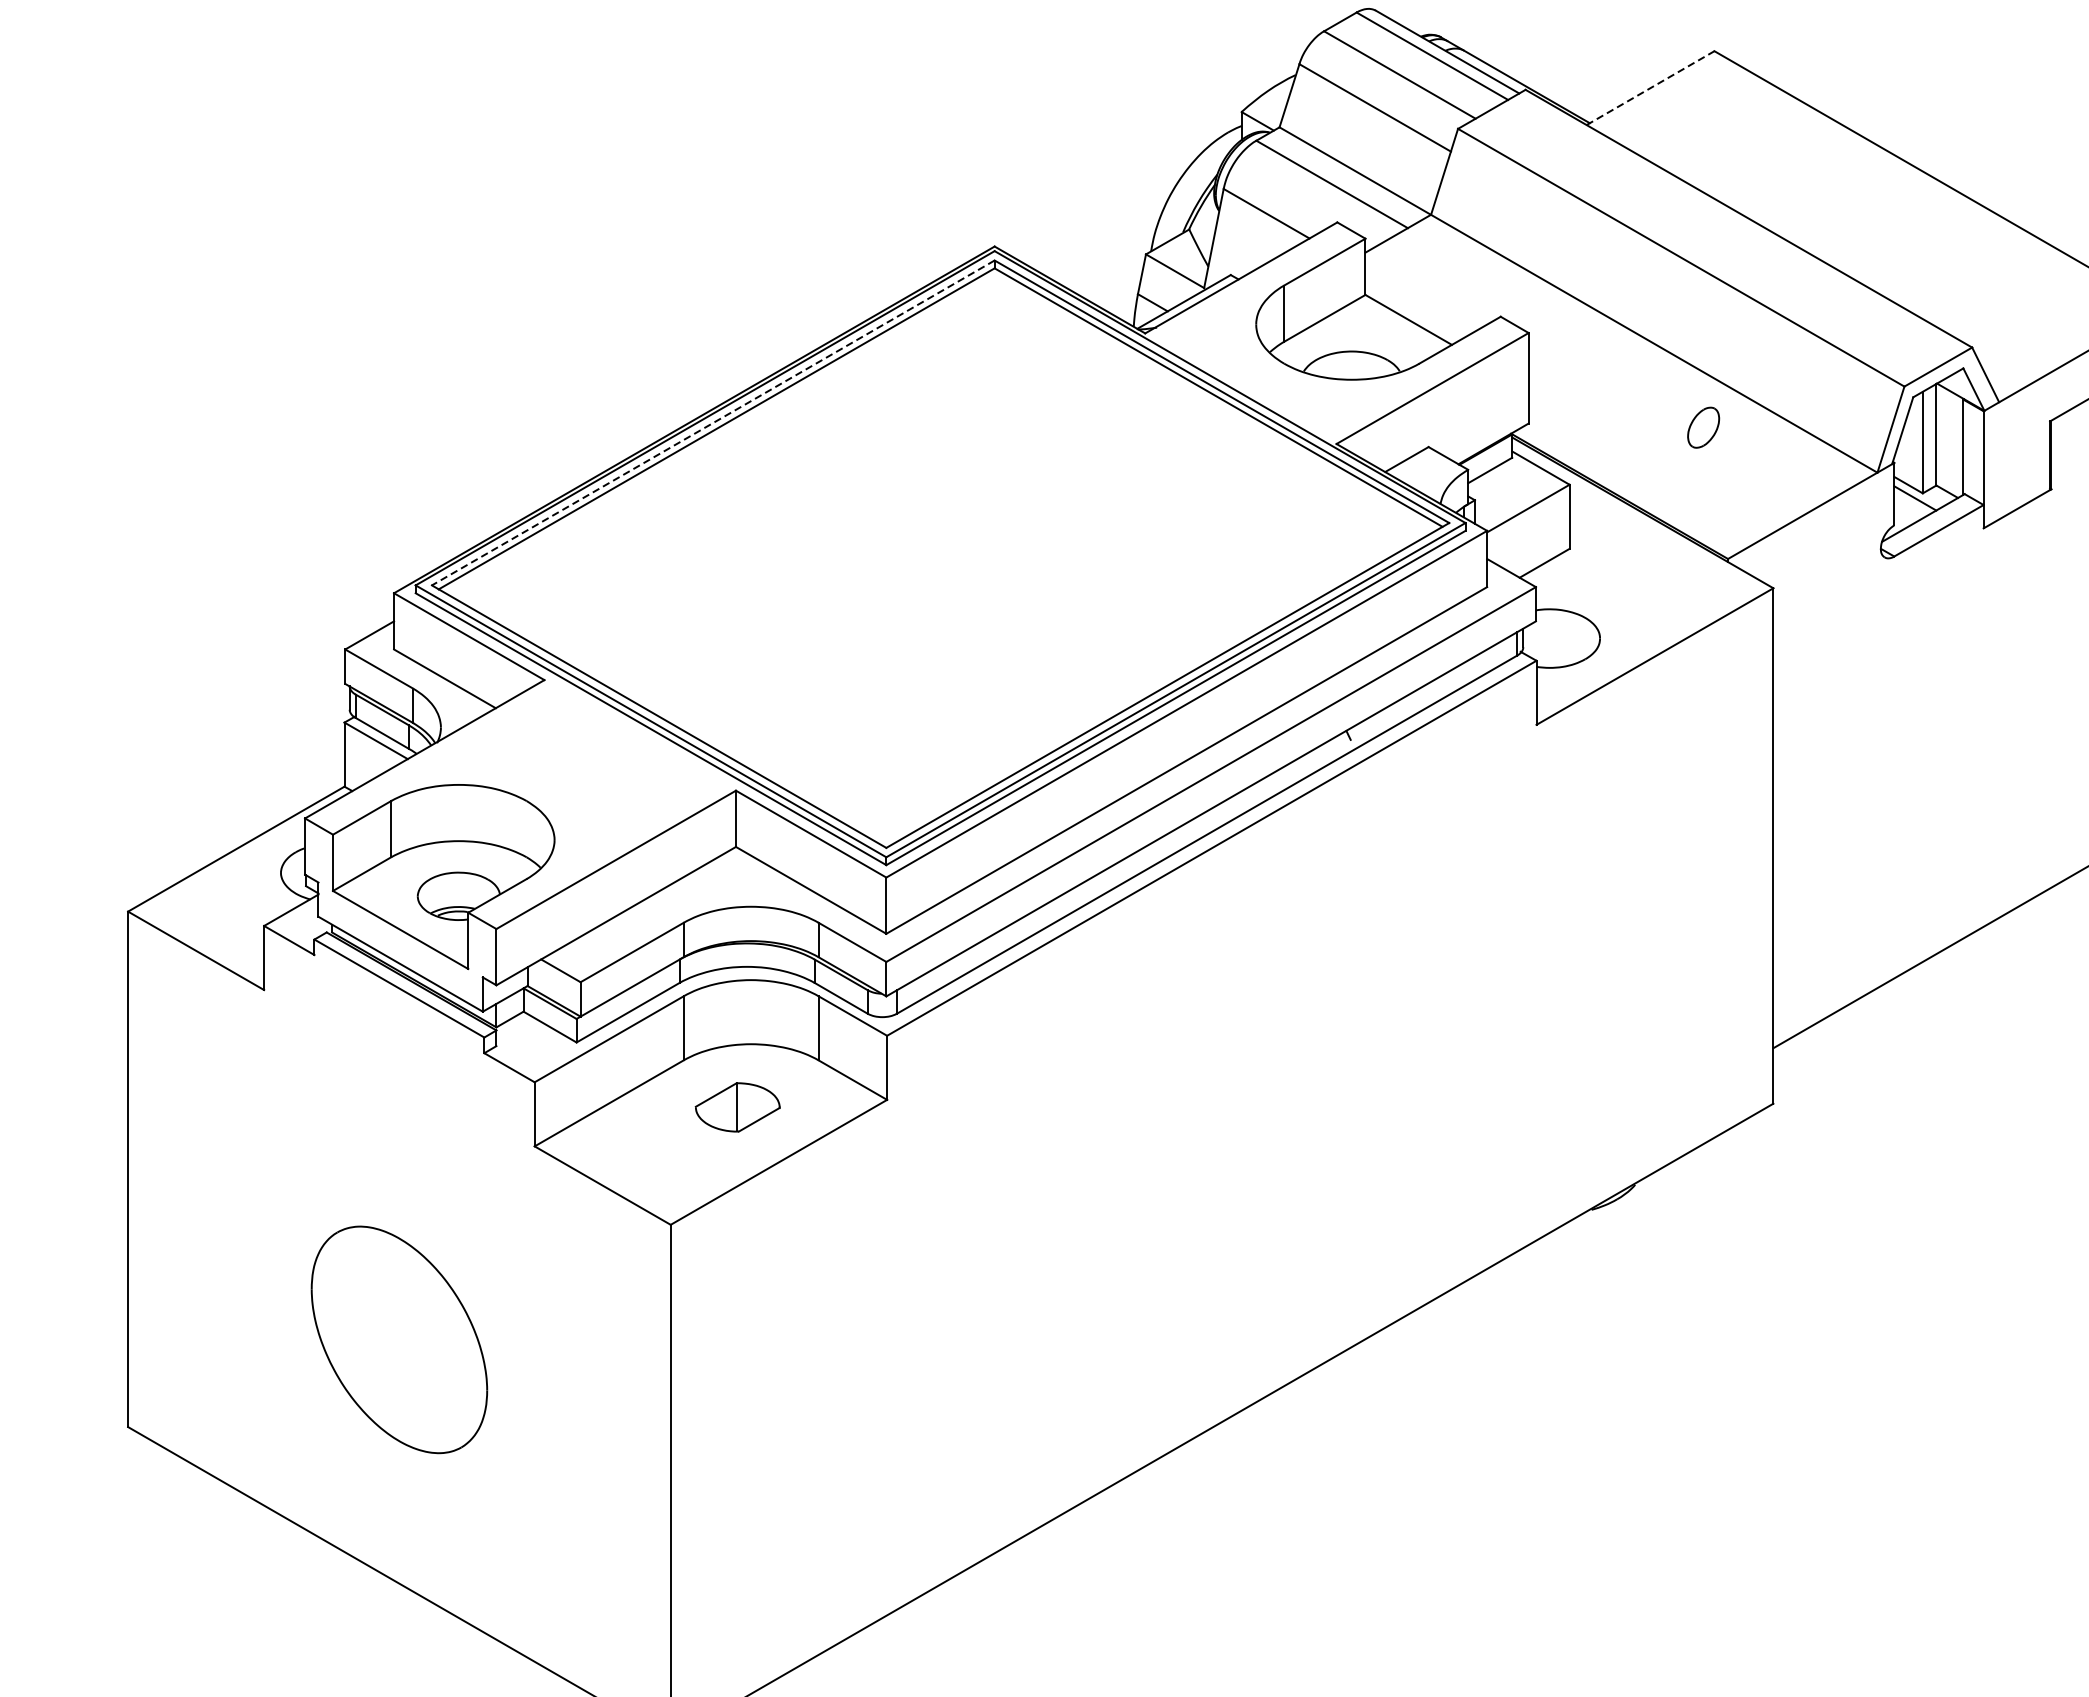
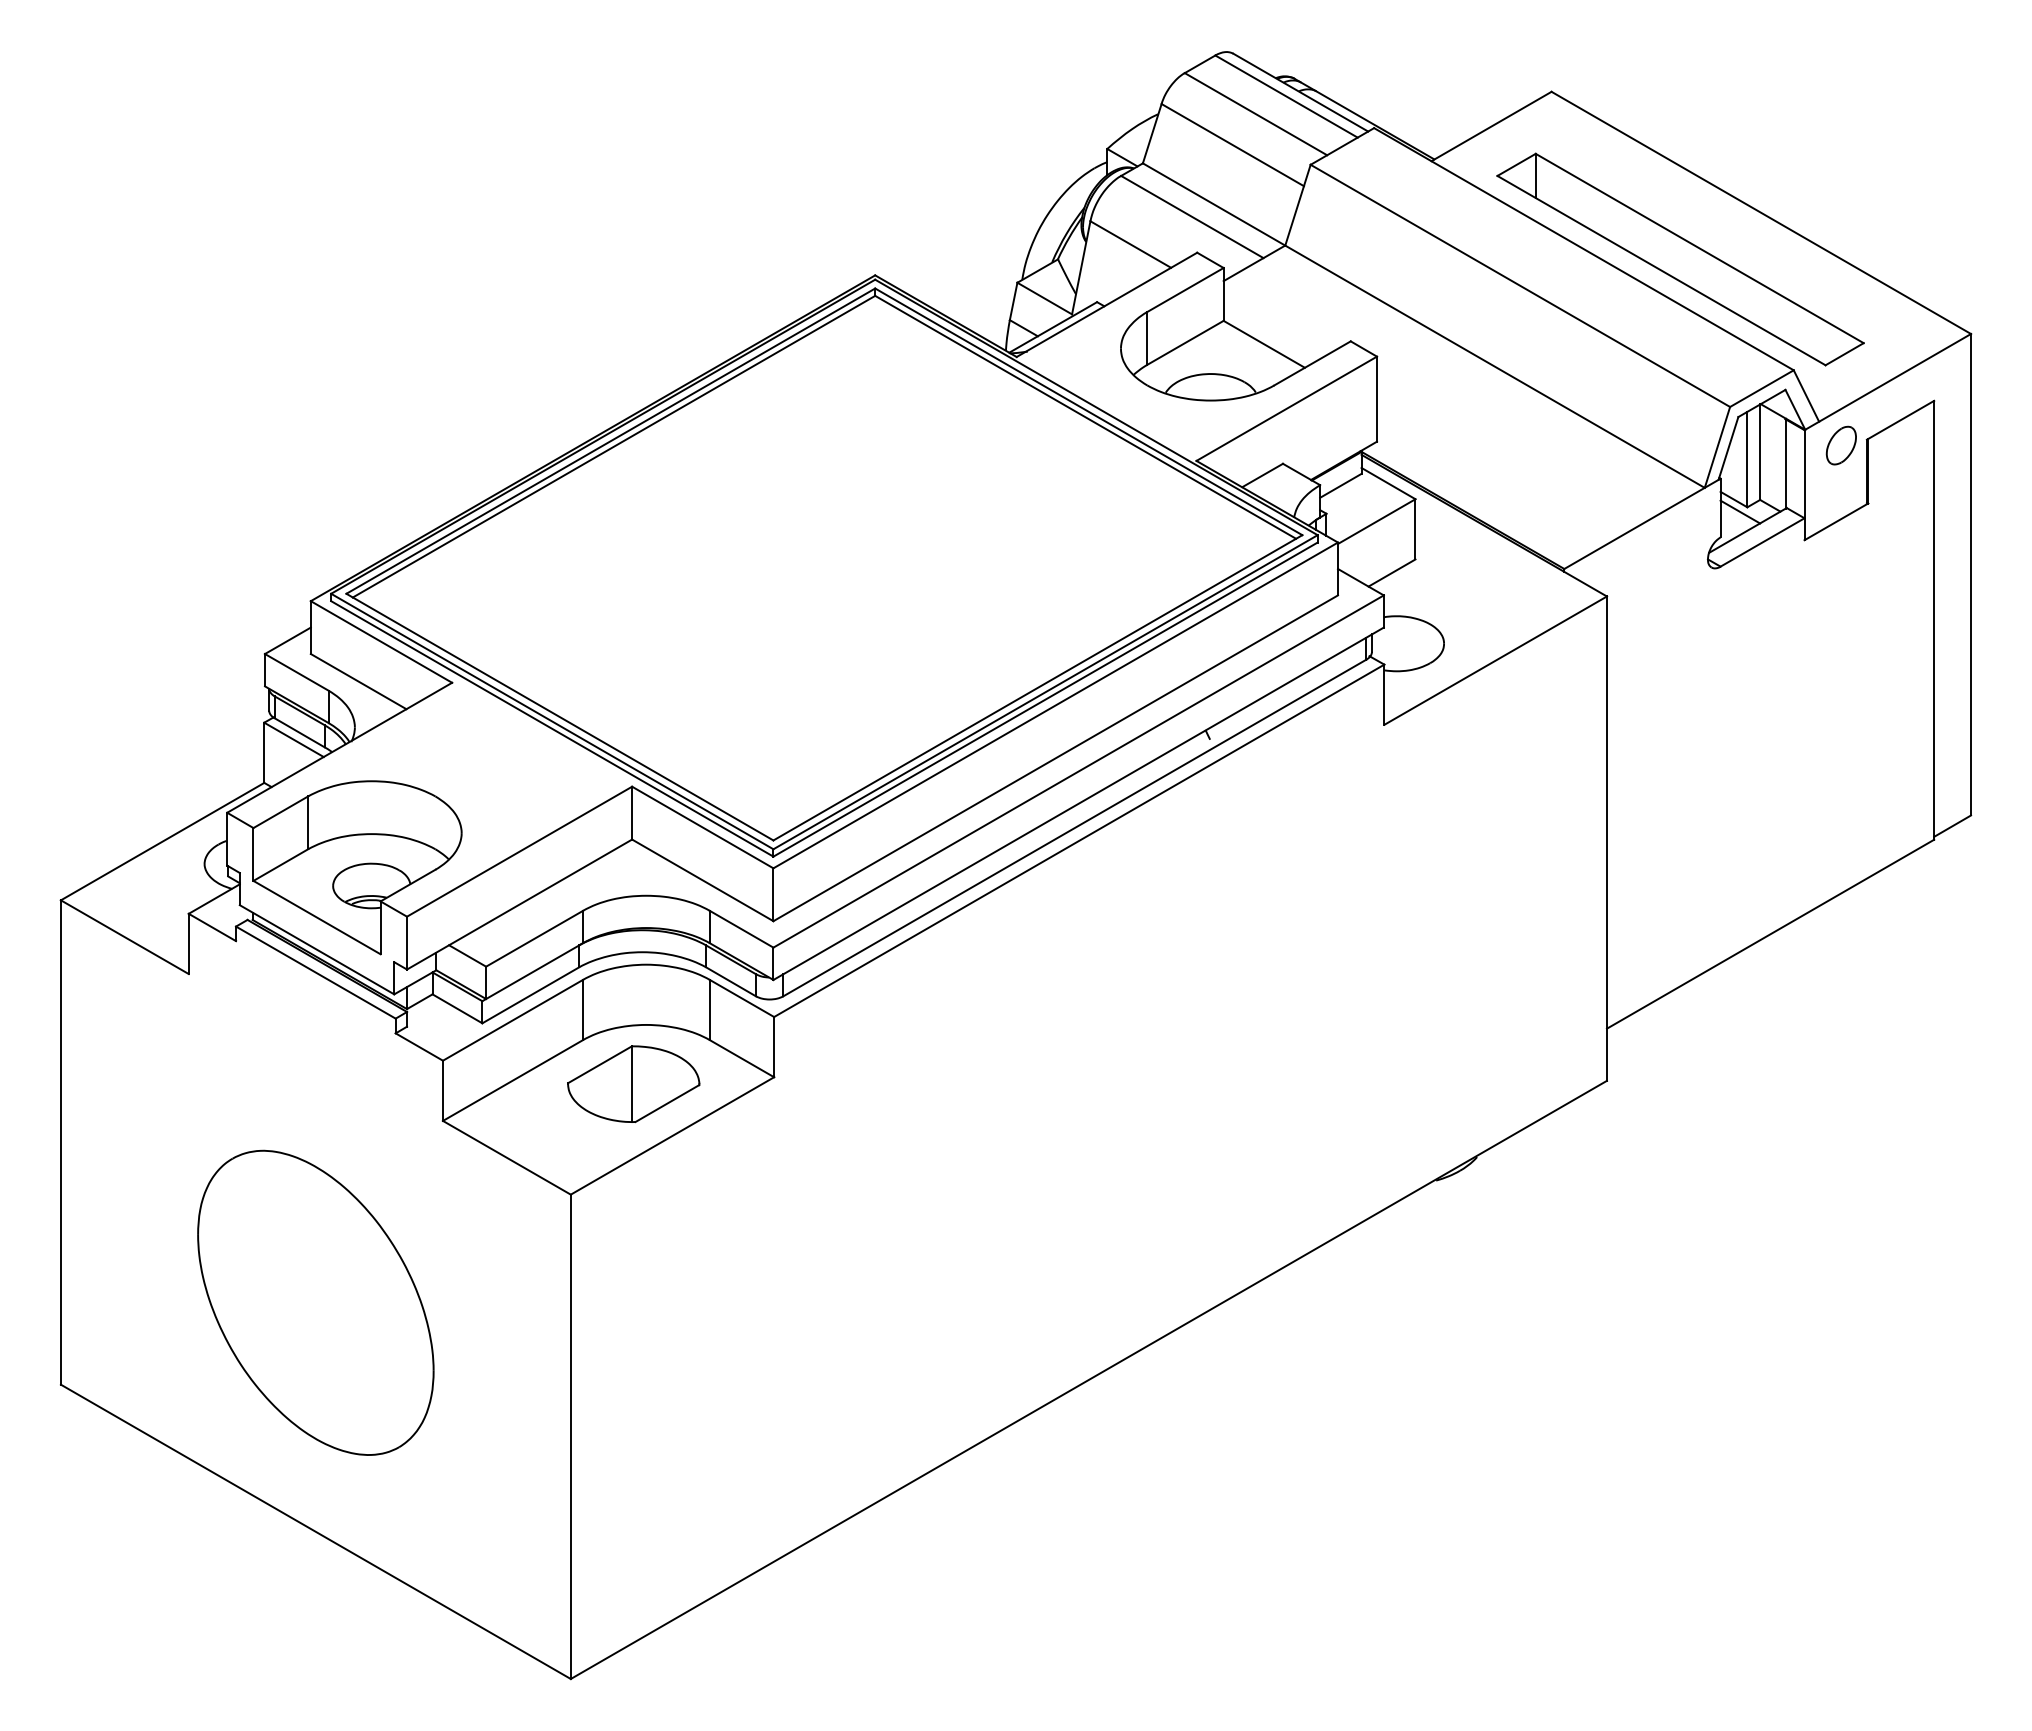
line: (1650, 88) -> (1491, 126), dashed -> solid
part: (1851, 229) -> (1680, 259), added
line: (712, 423) -> (610, 441), dashed -> solid
part: (1702, 427) -> (1840, 445), moved
part: (737, 1107) -> (633, 1084), size x1.67
part: (399, 1339) -> (315, 1302), size x1.43

